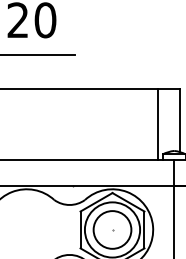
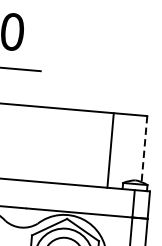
line: (180, 120) -> (144, 149), solid -> dashed
line: (158, 124) -> (111, 150), moved

